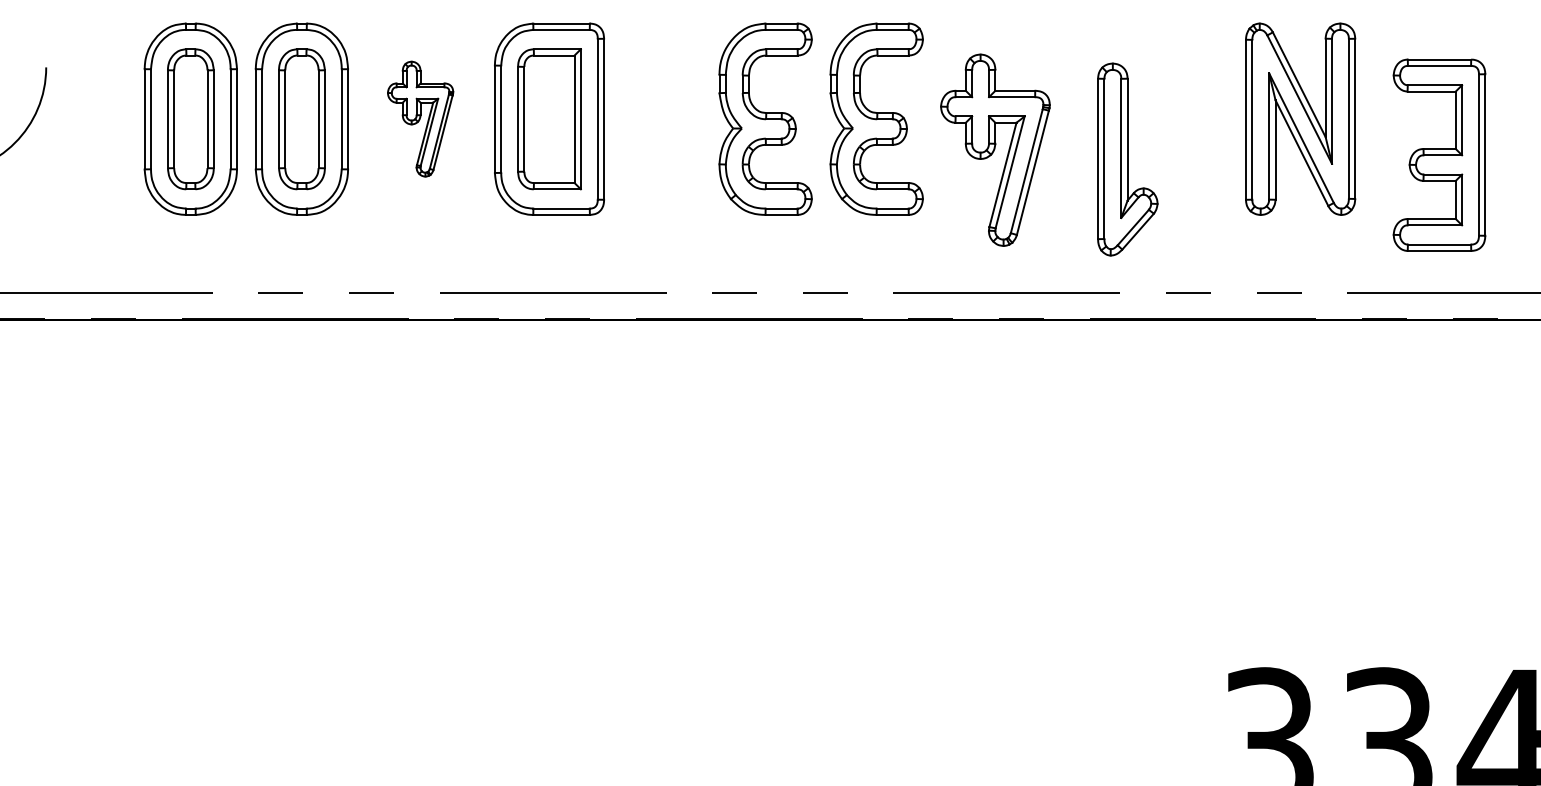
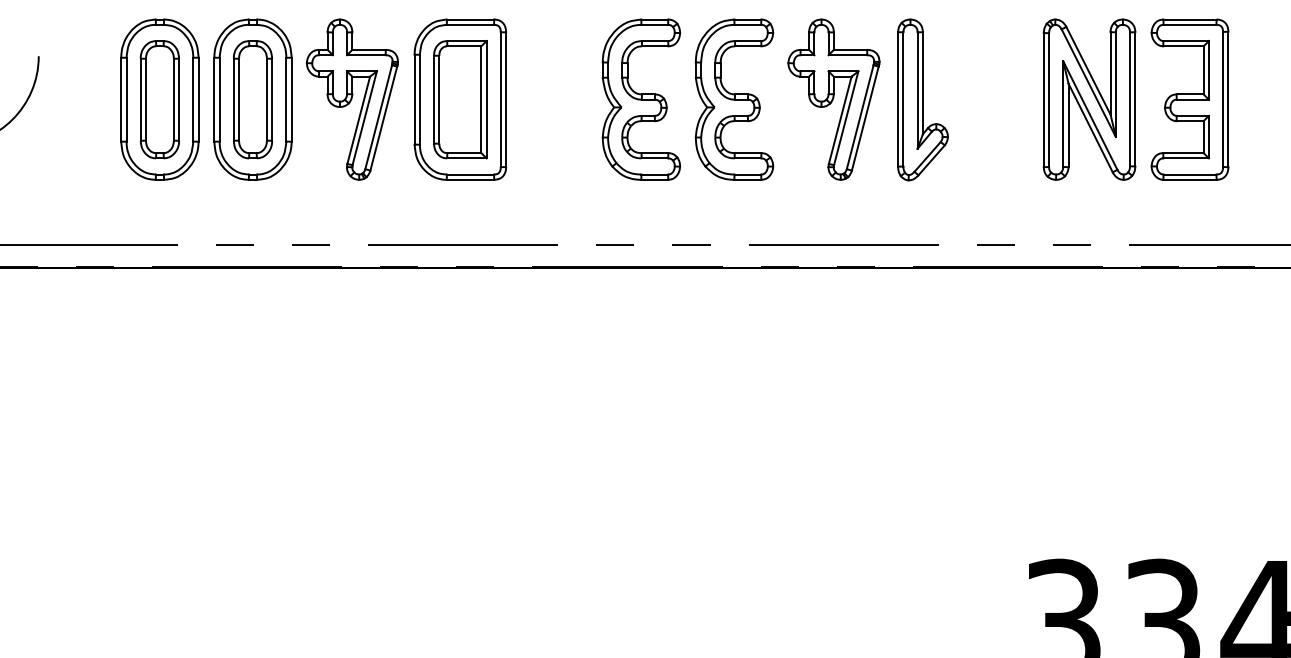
part: (420, 118) -> (352, 99), size x1.67
part: (995, 149) -> (833, 99), moved
part: (1439, 154) -> (1190, 99), moved
part: (1127, 159) -> (922, 99), moved

